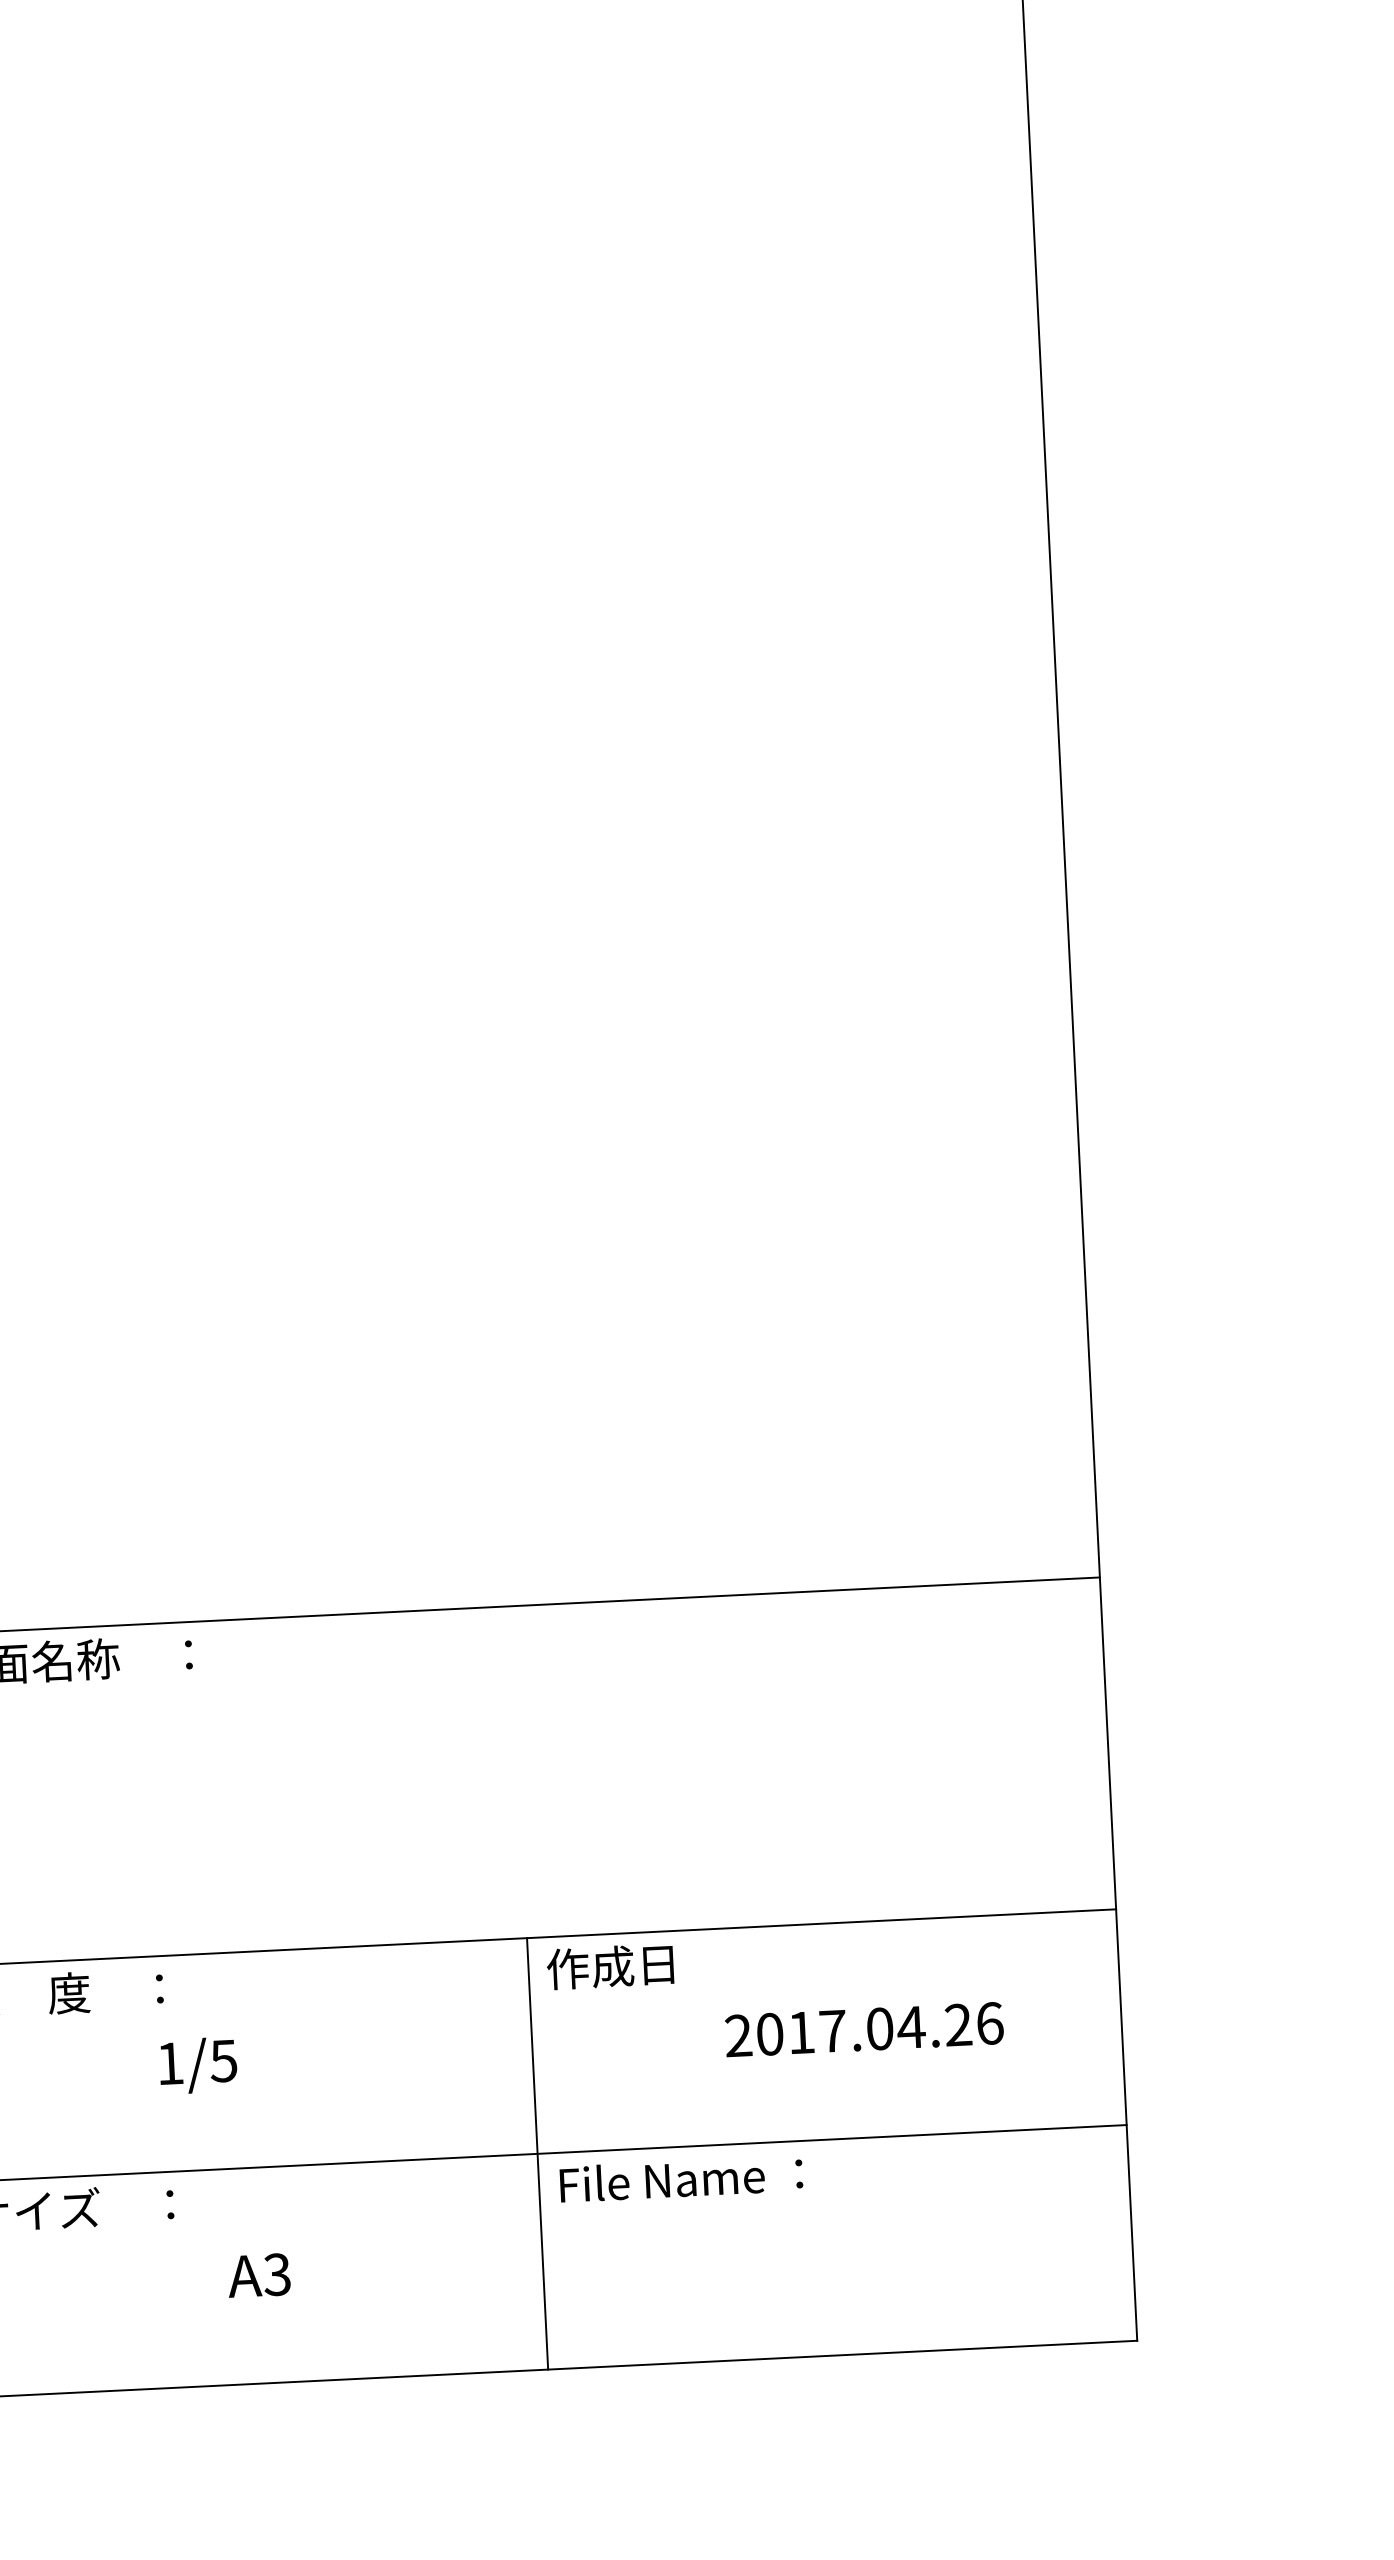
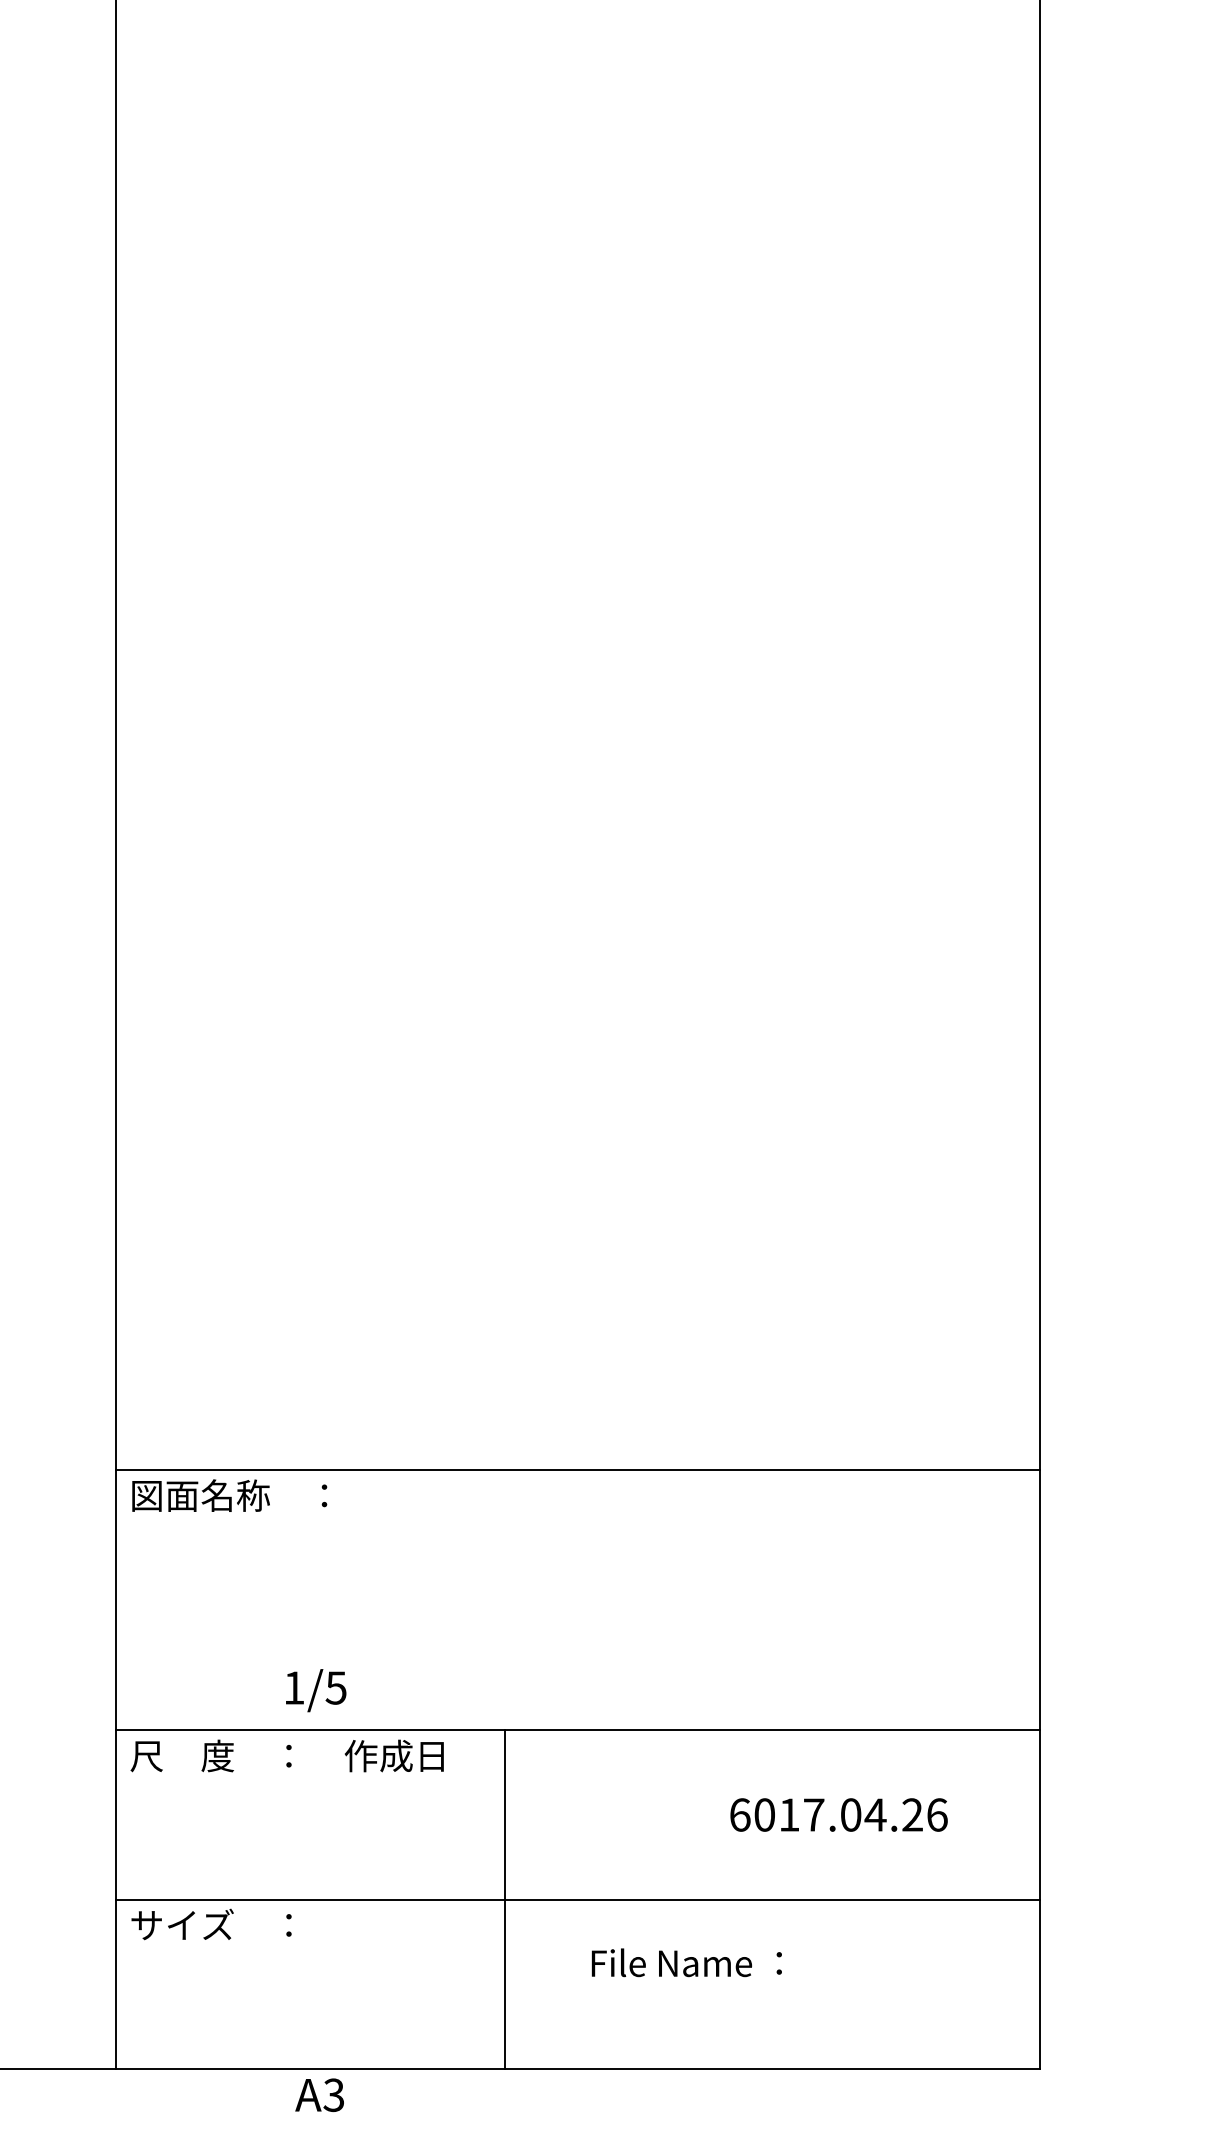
text: (609, 1966) -> (393, 1755), moved
text: (739, 2035) -> (740, 1814), 2017.04.26 -> 6017.04.26
text: (198, 2065) -> (316, 1690), moved
line: (537, 2153) -> (505, 1899), moved
text: (680, 2178) -> (686, 1962), moved
text: (258, 2274) -> (319, 2094), moved

